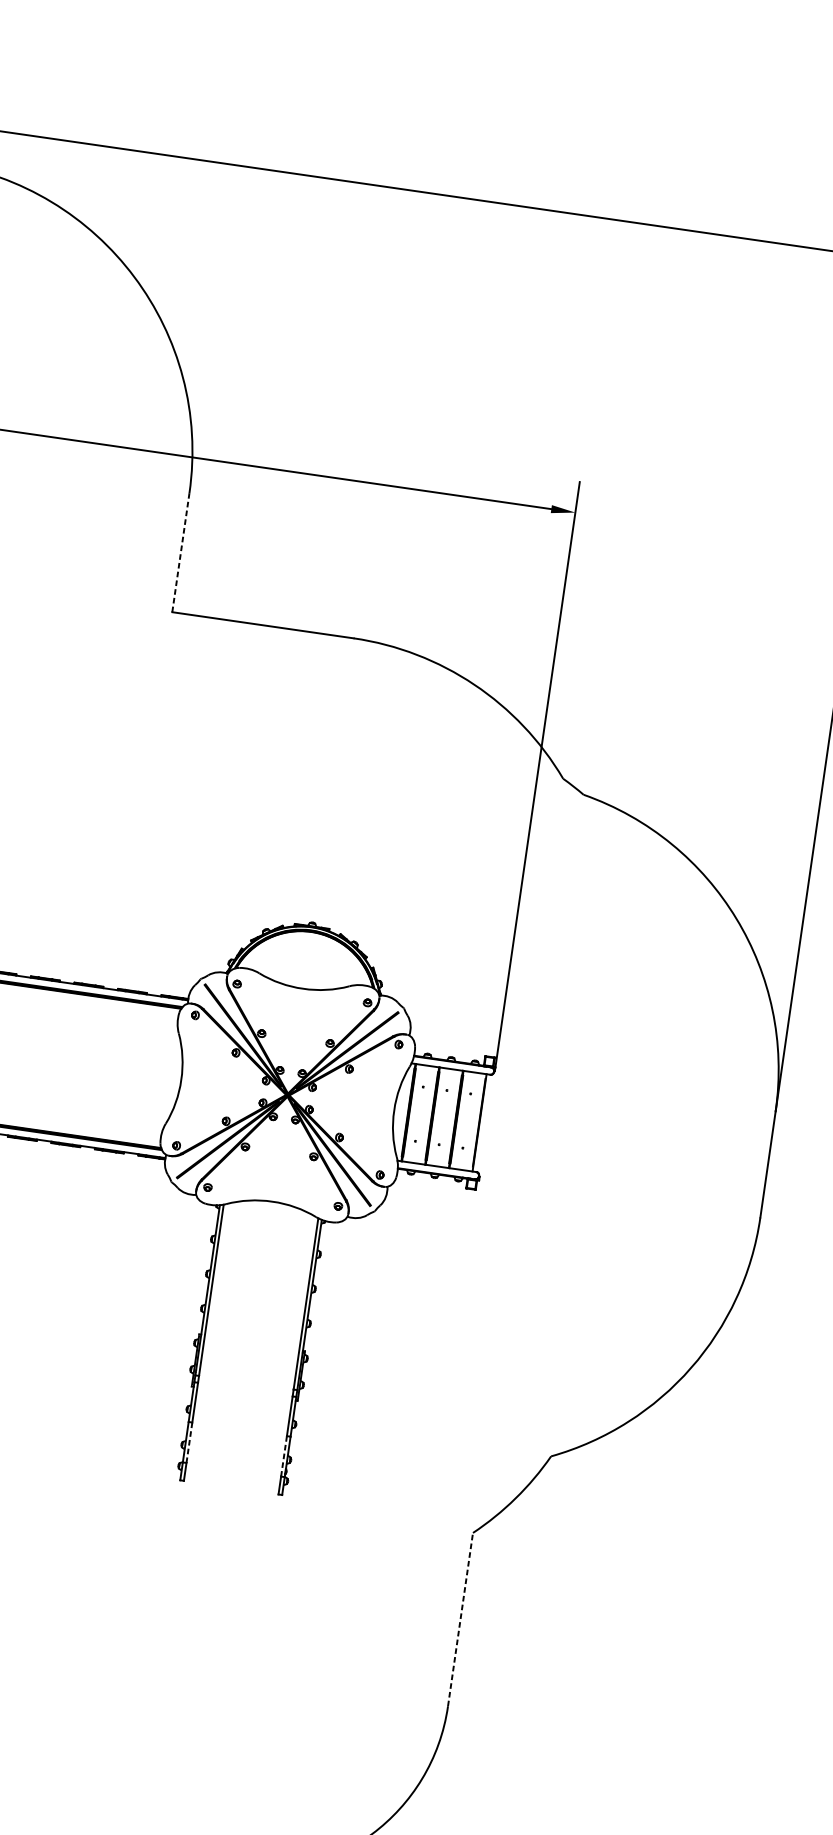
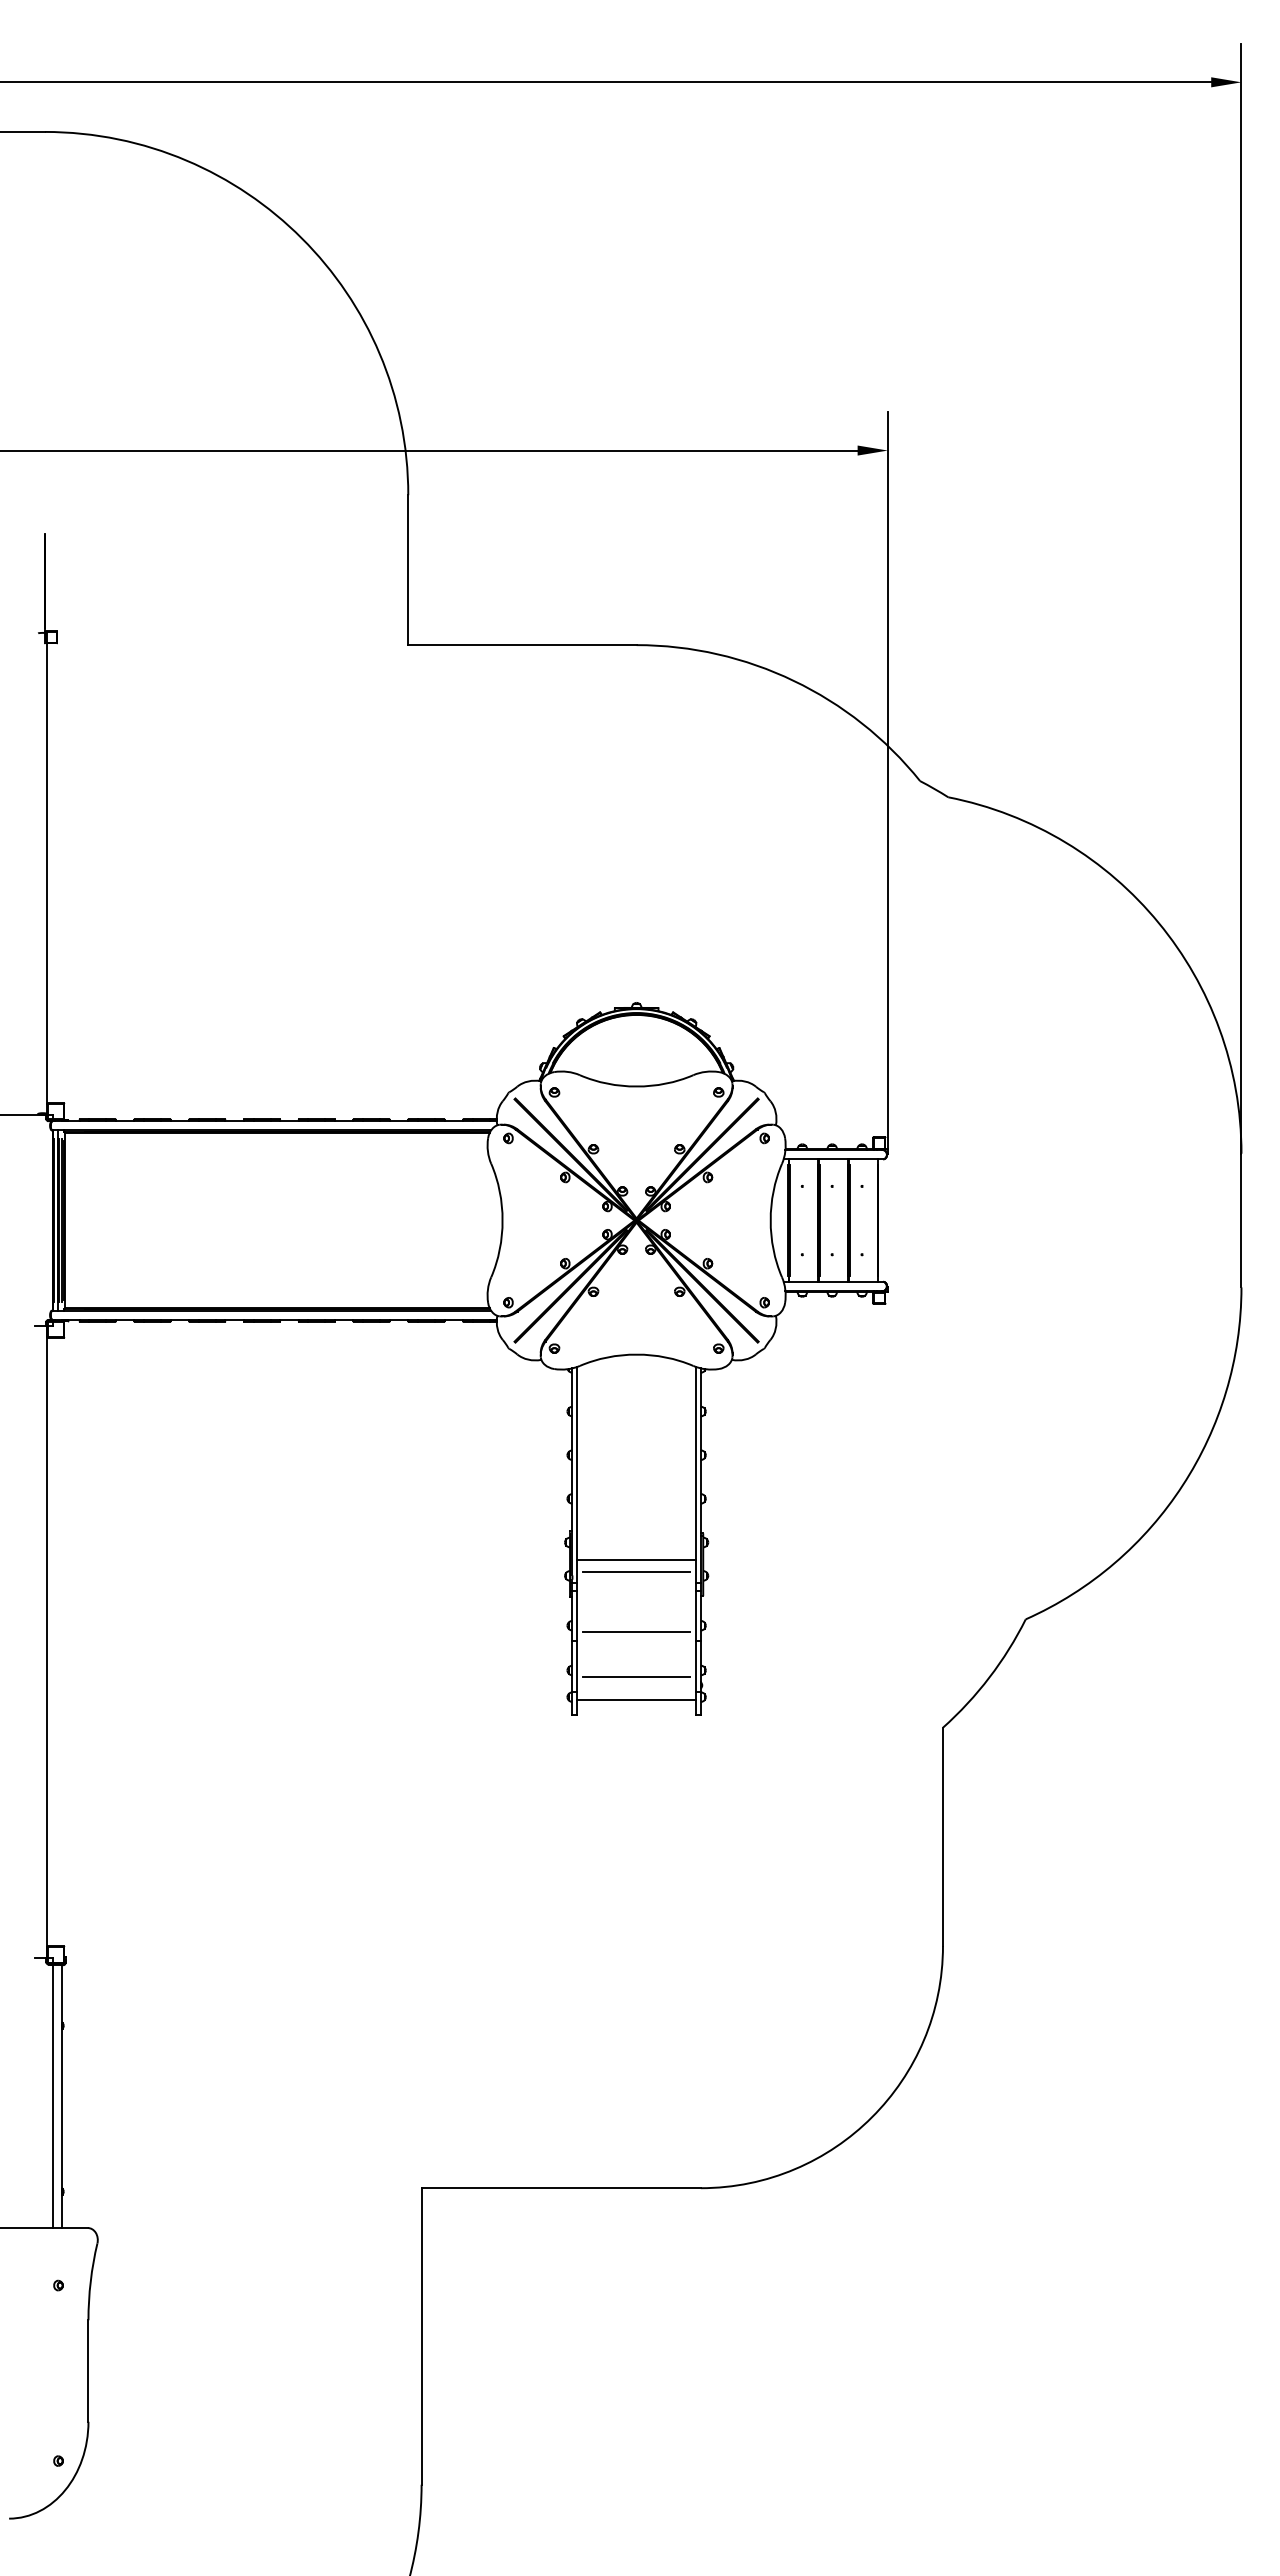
line: (181, 552) -> (408, 570), dashed -> solid
line: (248, 1365) -> (636, 1560), added
line: (247, 1373) -> (636, 1571), added
line: (240, 1422) -> (636, 1632), added
line: (189, 1443) -> (577, 1667), dashed -> solid
line: (284, 1456) -> (696, 1667), dashed -> solid
line: (235, 1457) -> (636, 1676), added
line: (232, 1476) -> (636, 1700), added
line: (460, 1619) -> (942, 1836), dashed -> solid

